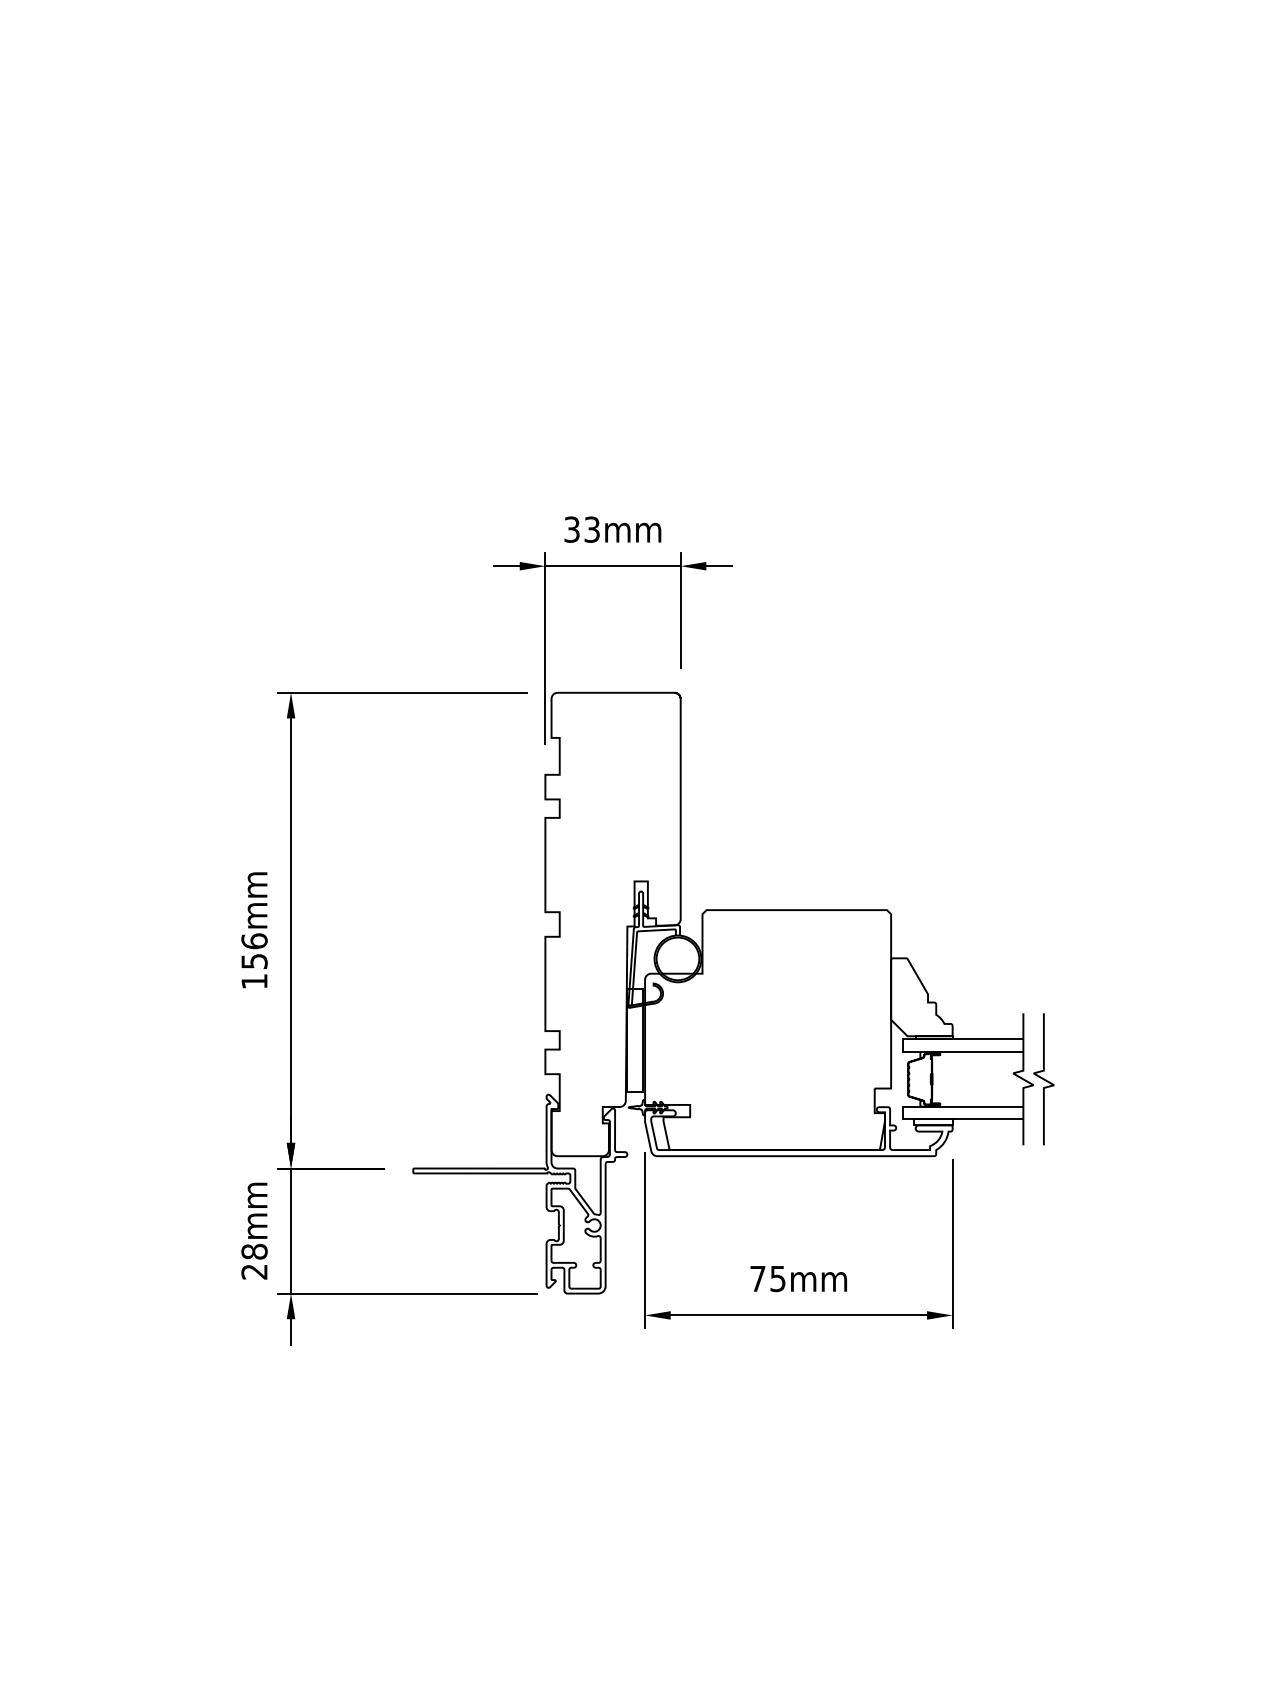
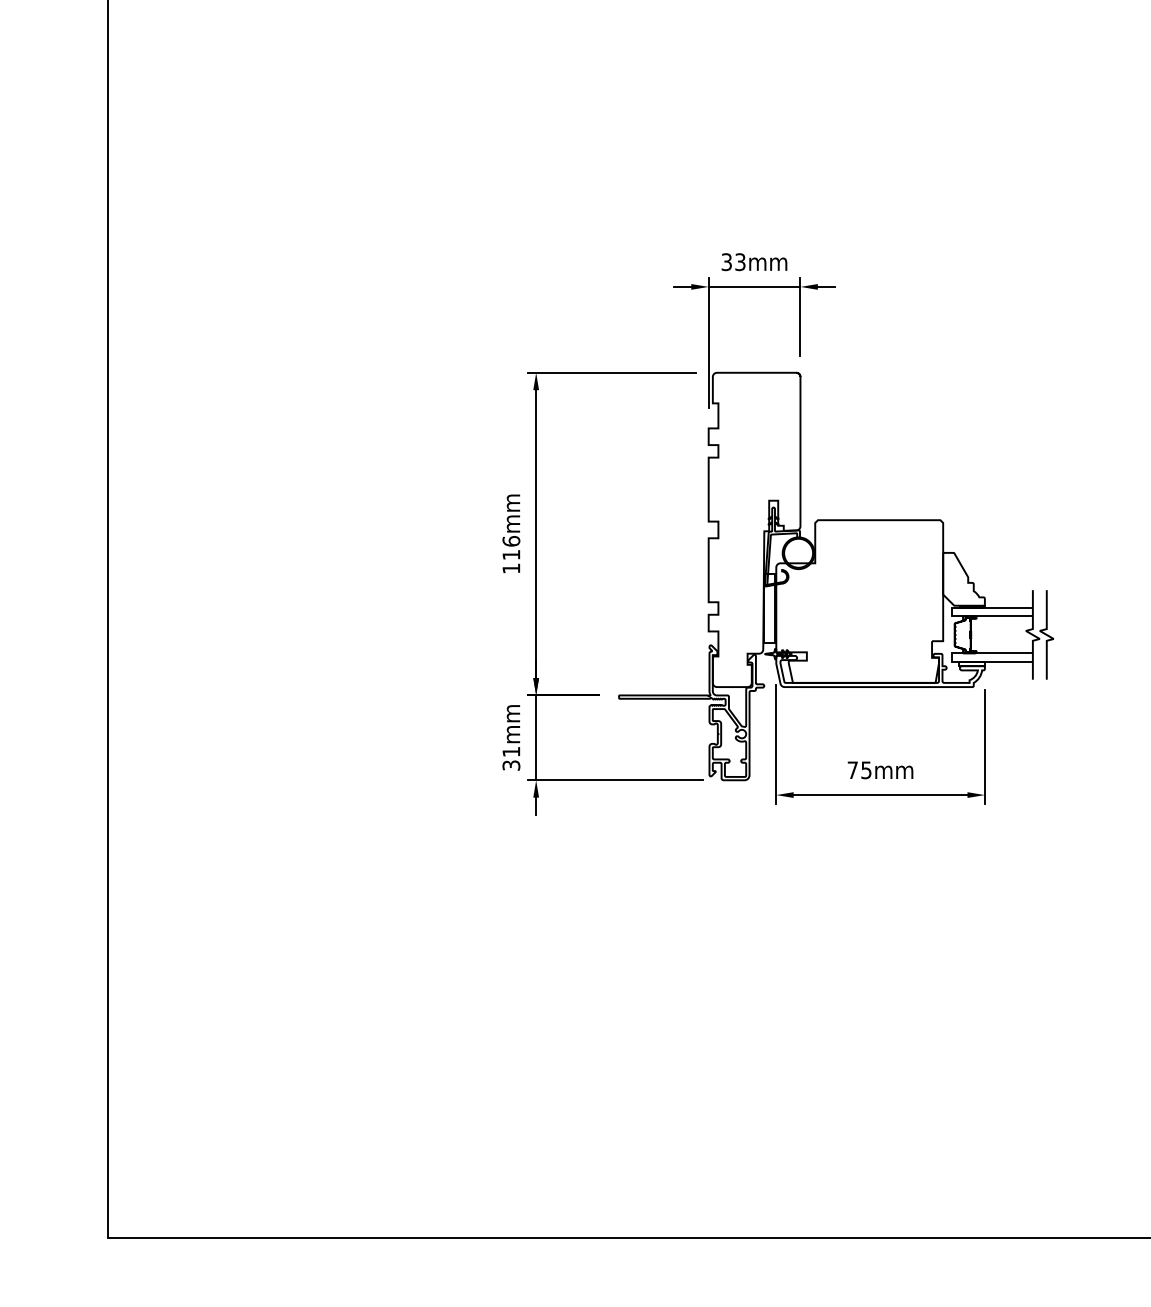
text: (254, 962) -> (511, 555), 156mm -> 116mm
text: (254, 1261) -> (511, 758), 28mm -> 31mm

